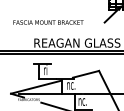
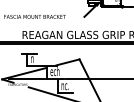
text: (70, 84) -> (54, 71), nc. -> ech

